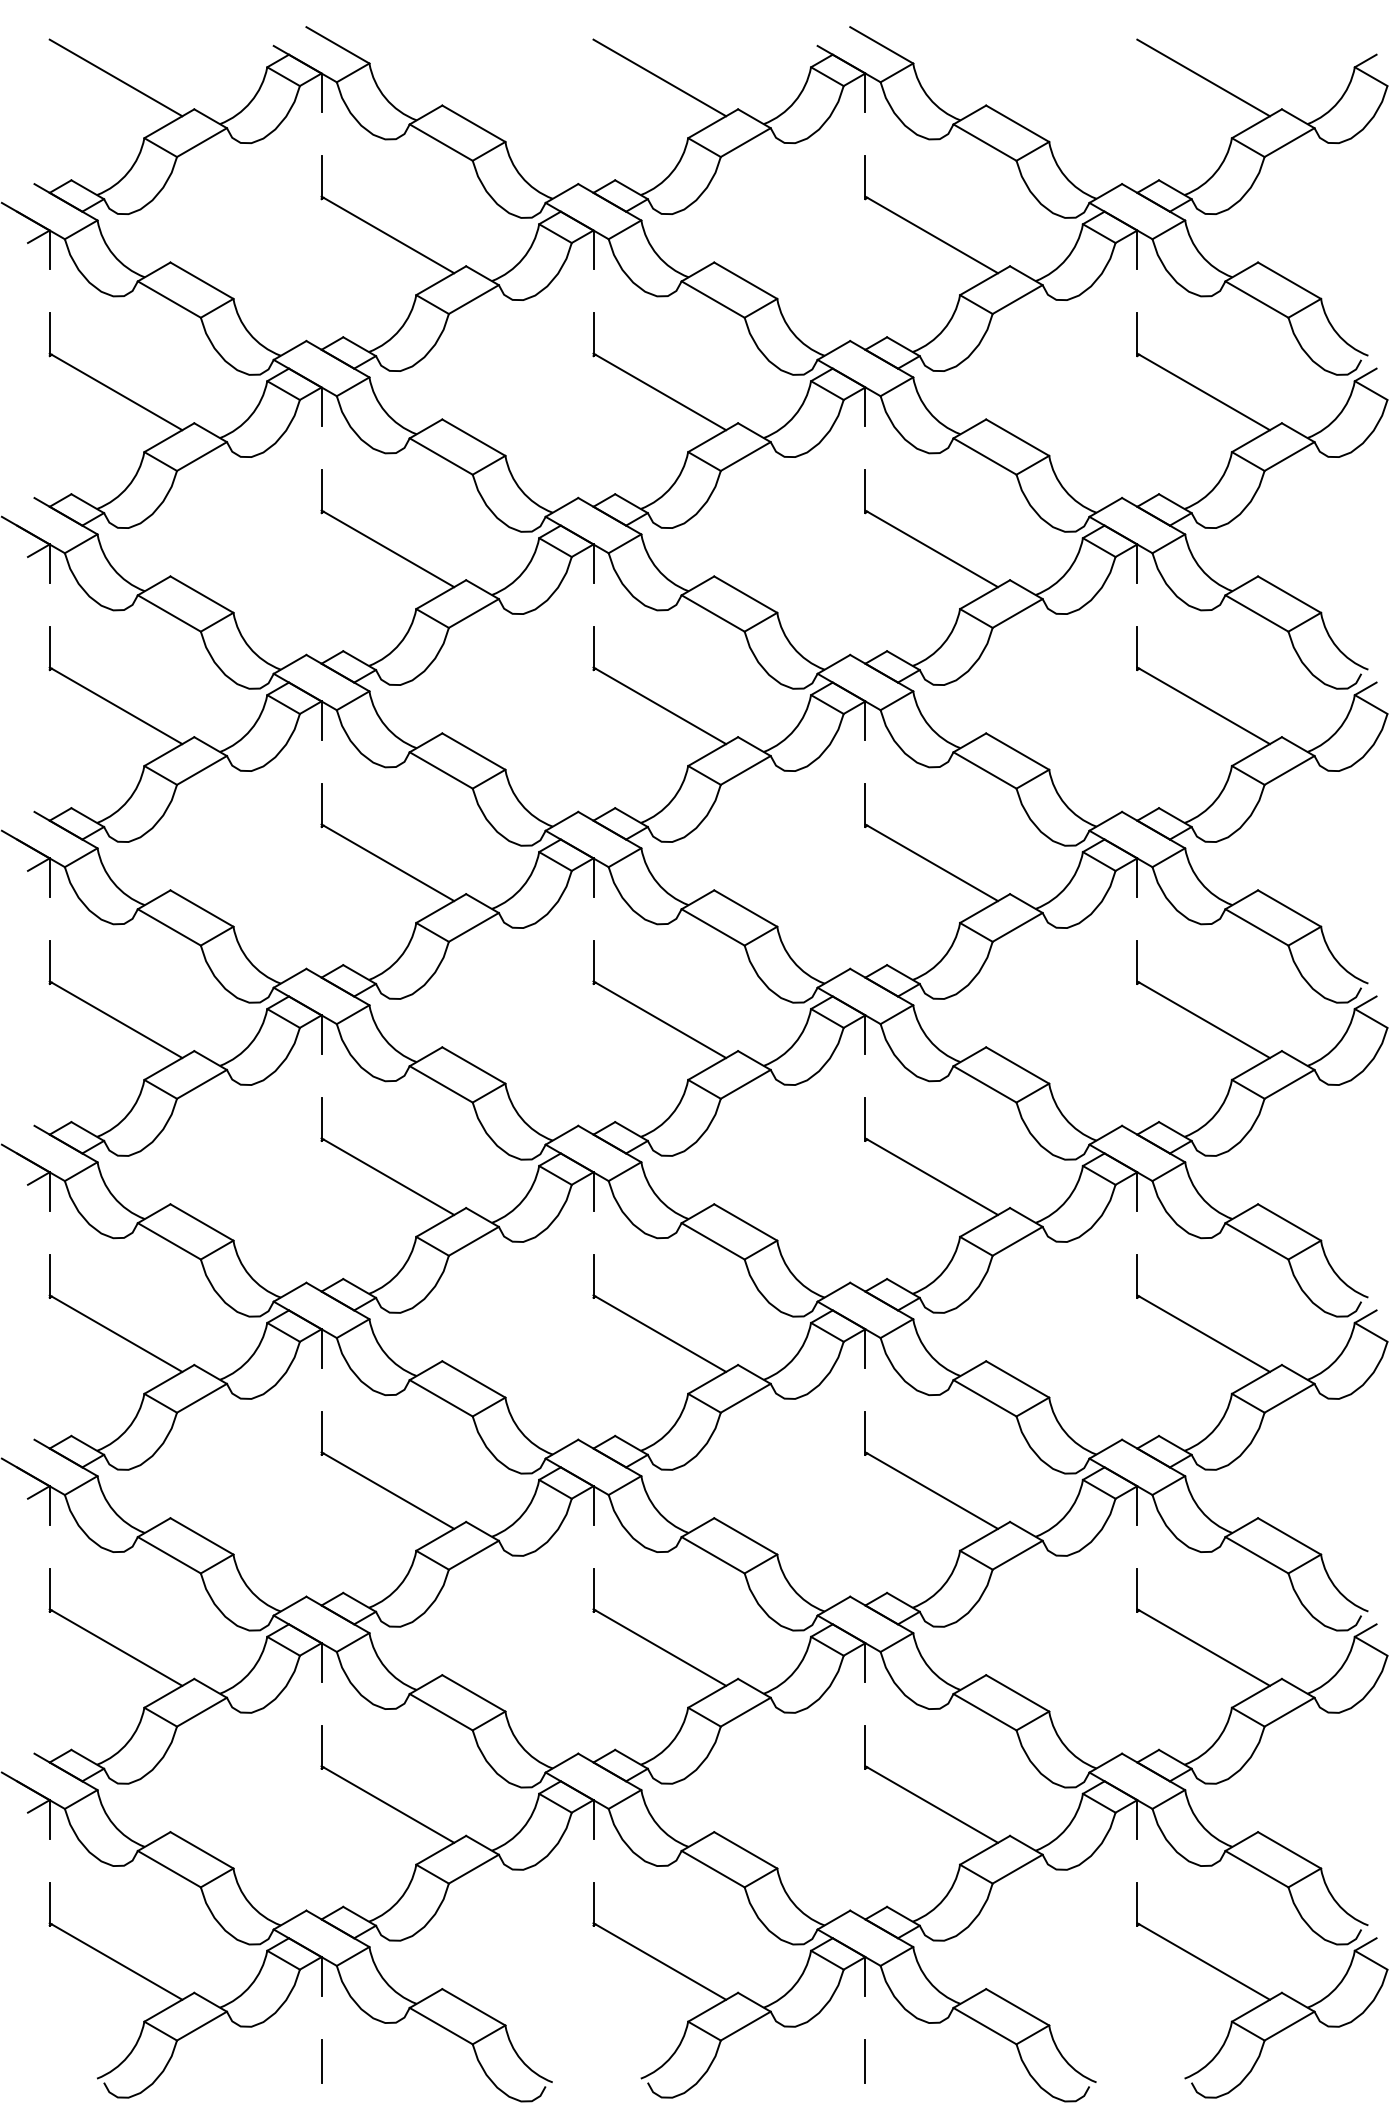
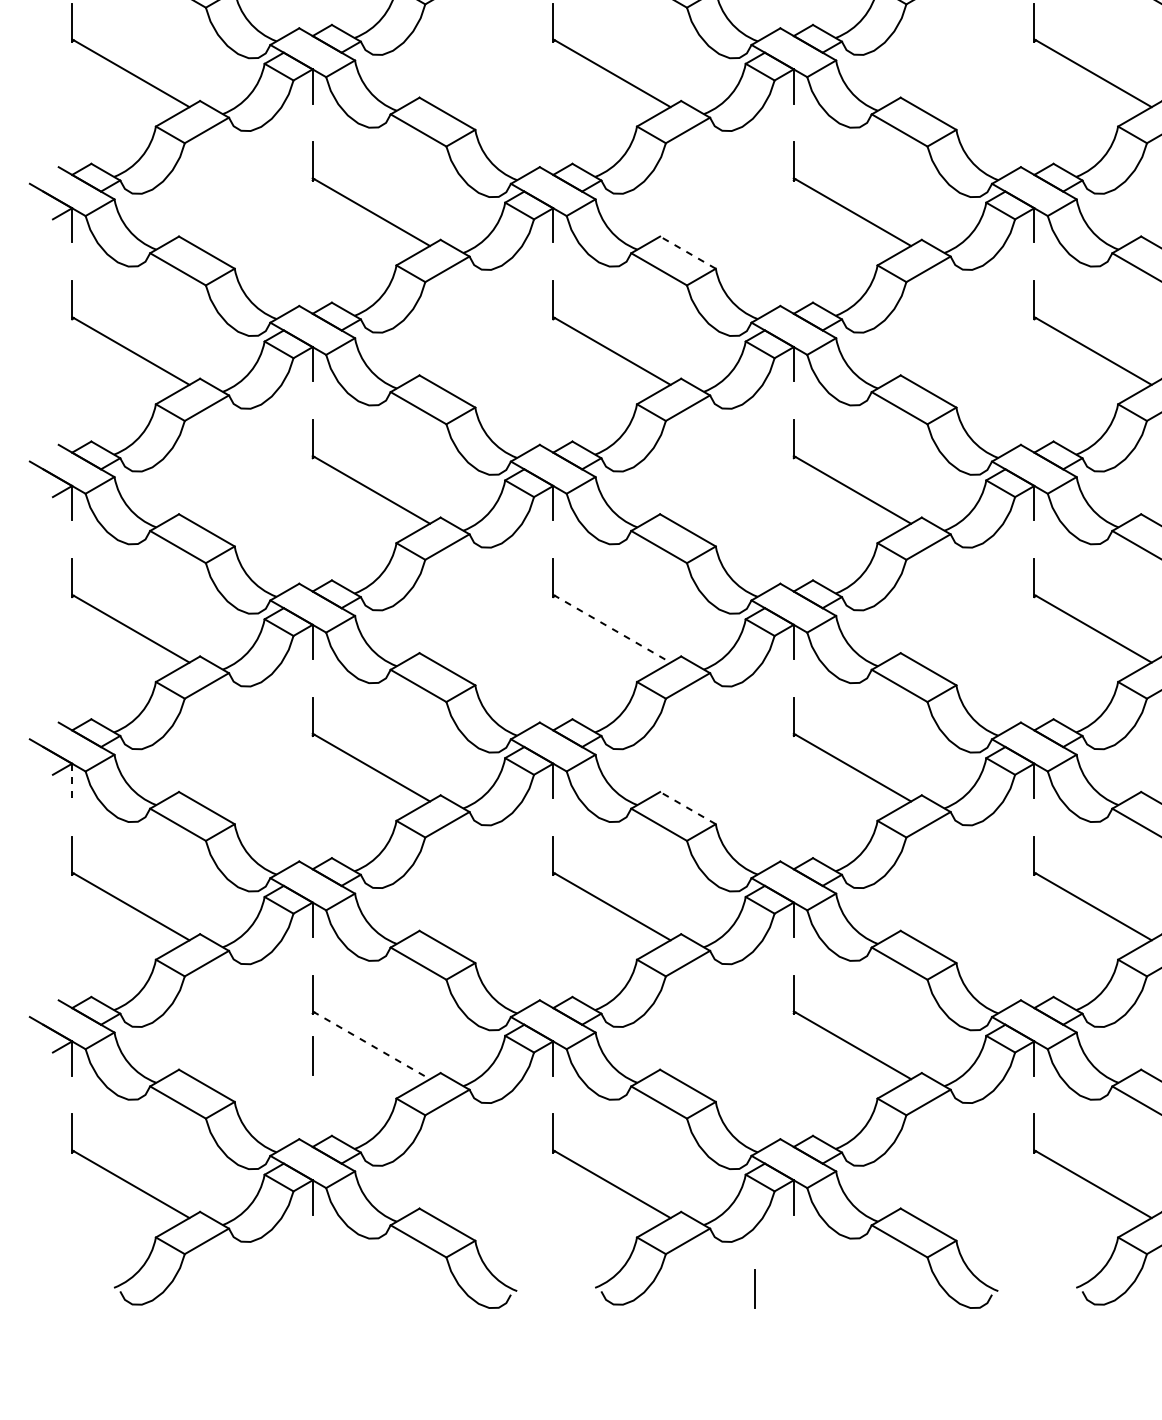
line: (745, 908) -> (687, 252), solid -> dashed
line: (659, 1333) -> (611, 628), solid -> dashed
line: (49, 1505) -> (71, 780), solid -> dashed
line: (745, 1536) -> (687, 808), solid -> dashed
line: (387, 1804) -> (371, 1045), solid -> dashed
line: (321, 2061) -> (312, 1055), moved
line: (864, 2061) -> (754, 1289), moved

